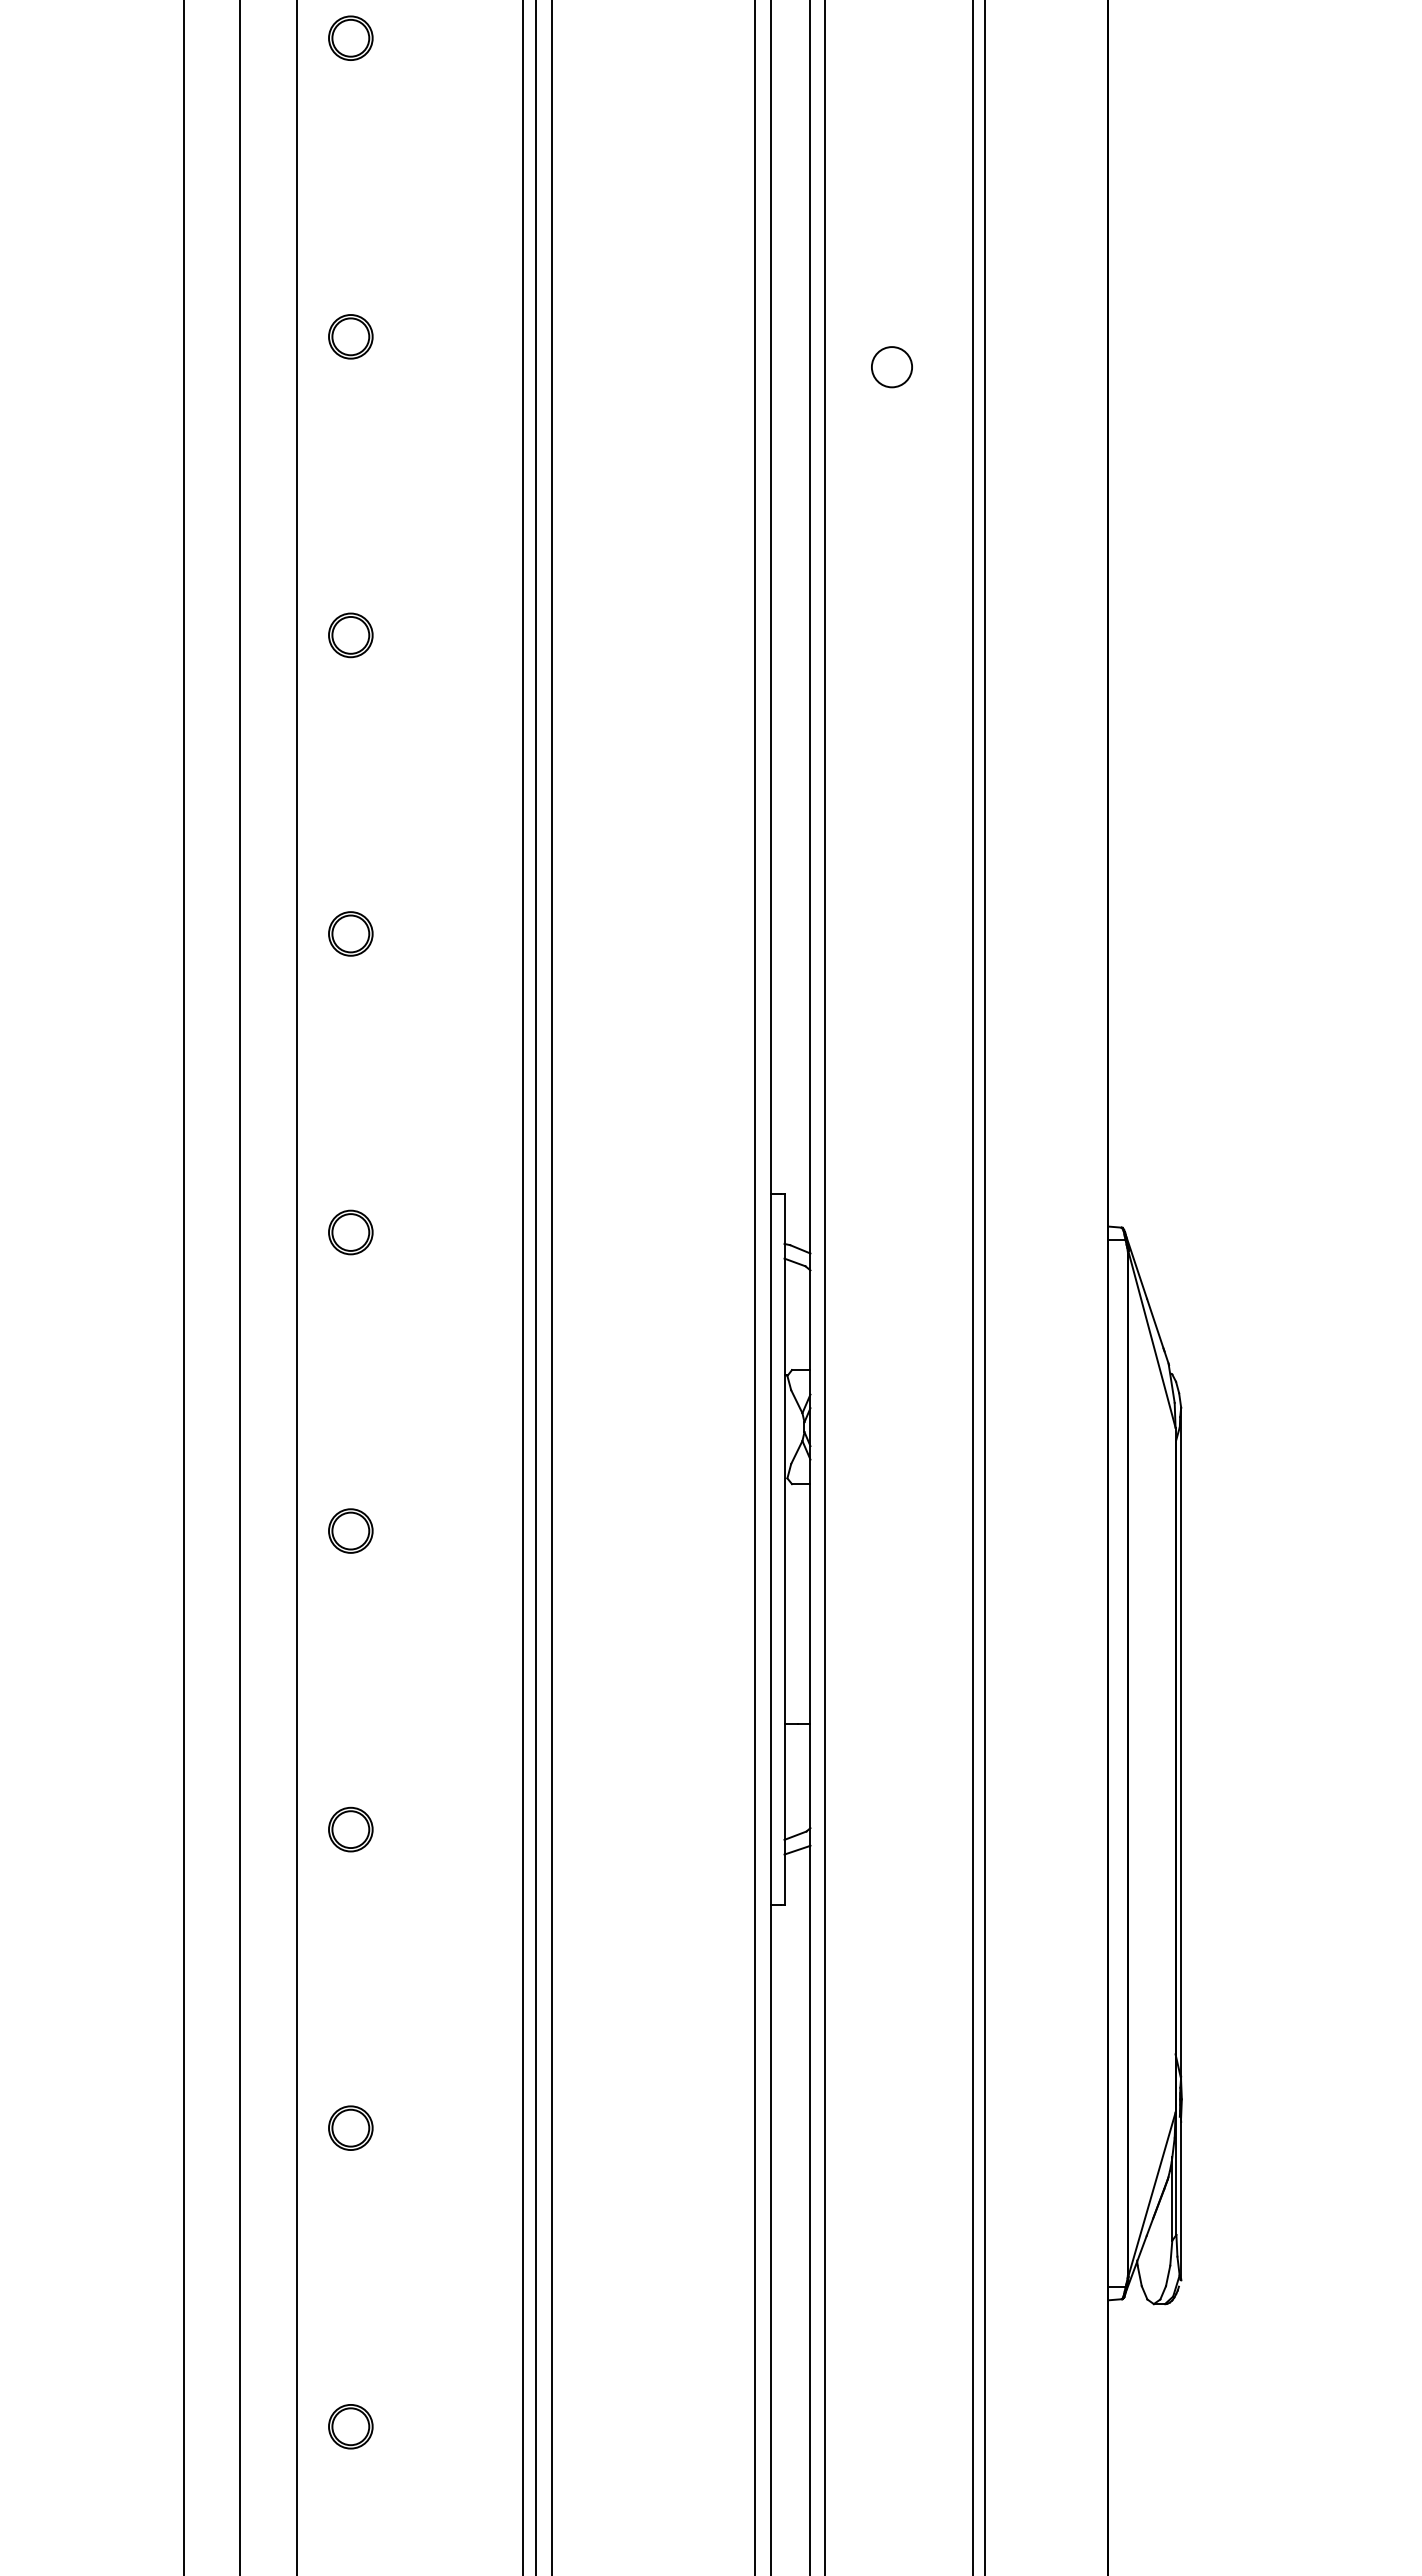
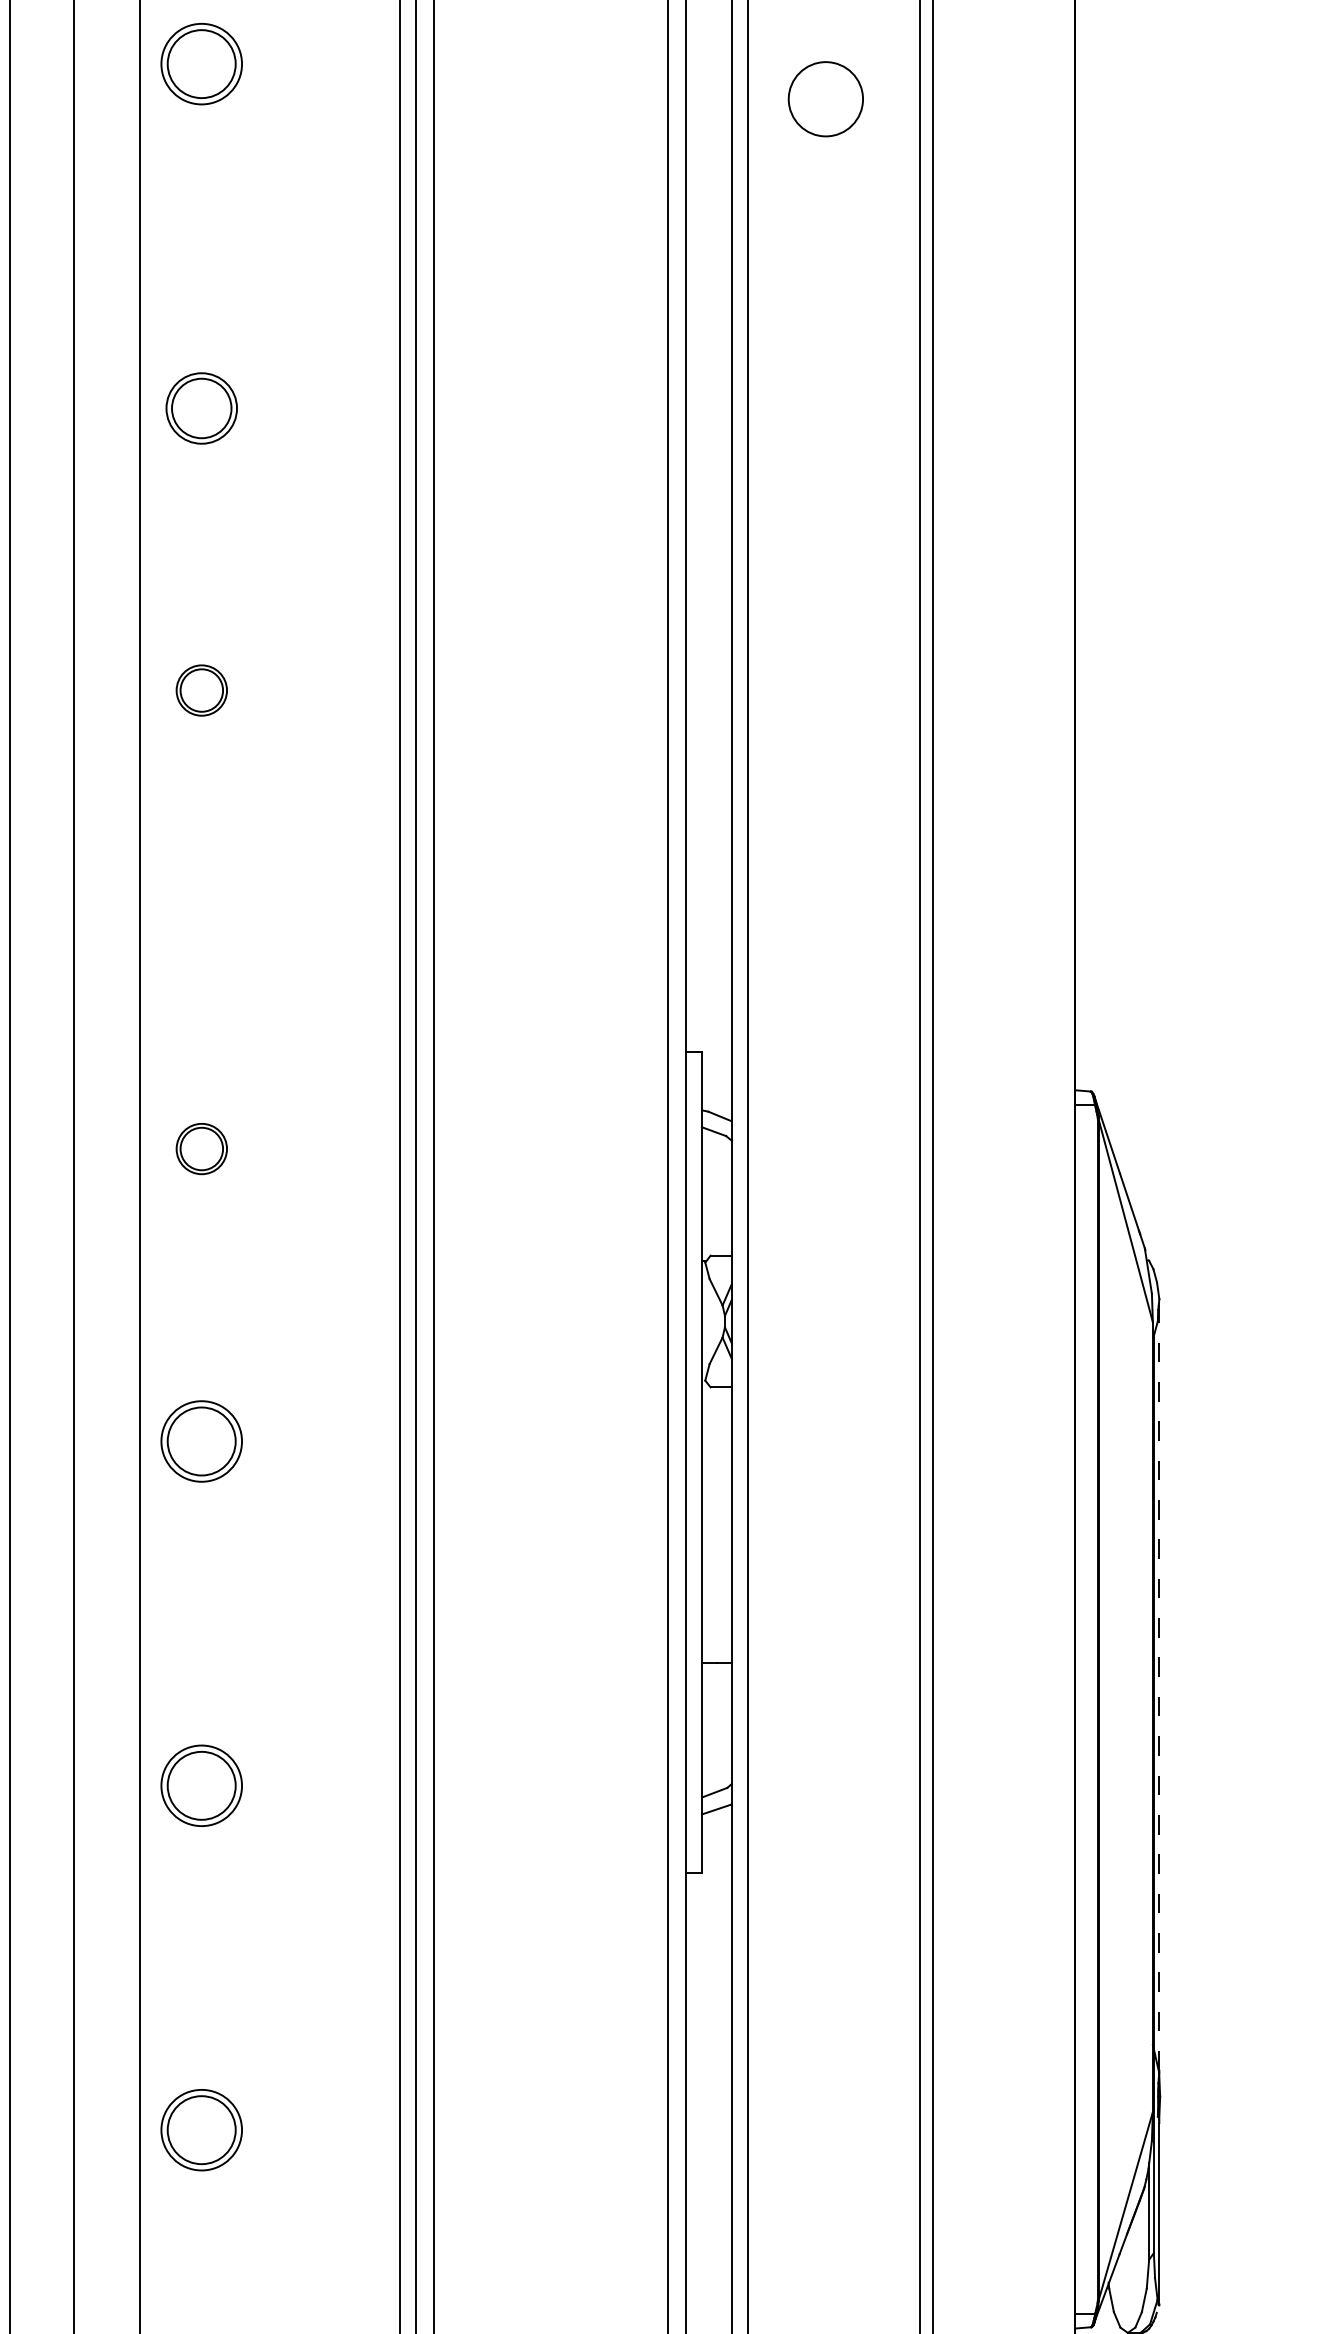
part: (350, 336) -> (201, 63), size x1.6
circle: (891, 367) -> (825, 99), size x1.6
part: (350, 635) -> (201, 408), size x1.4
part: (350, 933) -> (201, 690), moved
part: (350, 1232) -> (201, 1149), moved
part: (350, 1530) -> (201, 1440), size x1.6
line: (1181, 1741) -> (1159, 1684), solid -> dashed
part: (350, 1829) -> (201, 1785), size x1.6
part: (350, 2127) -> (201, 2129), size x1.6

